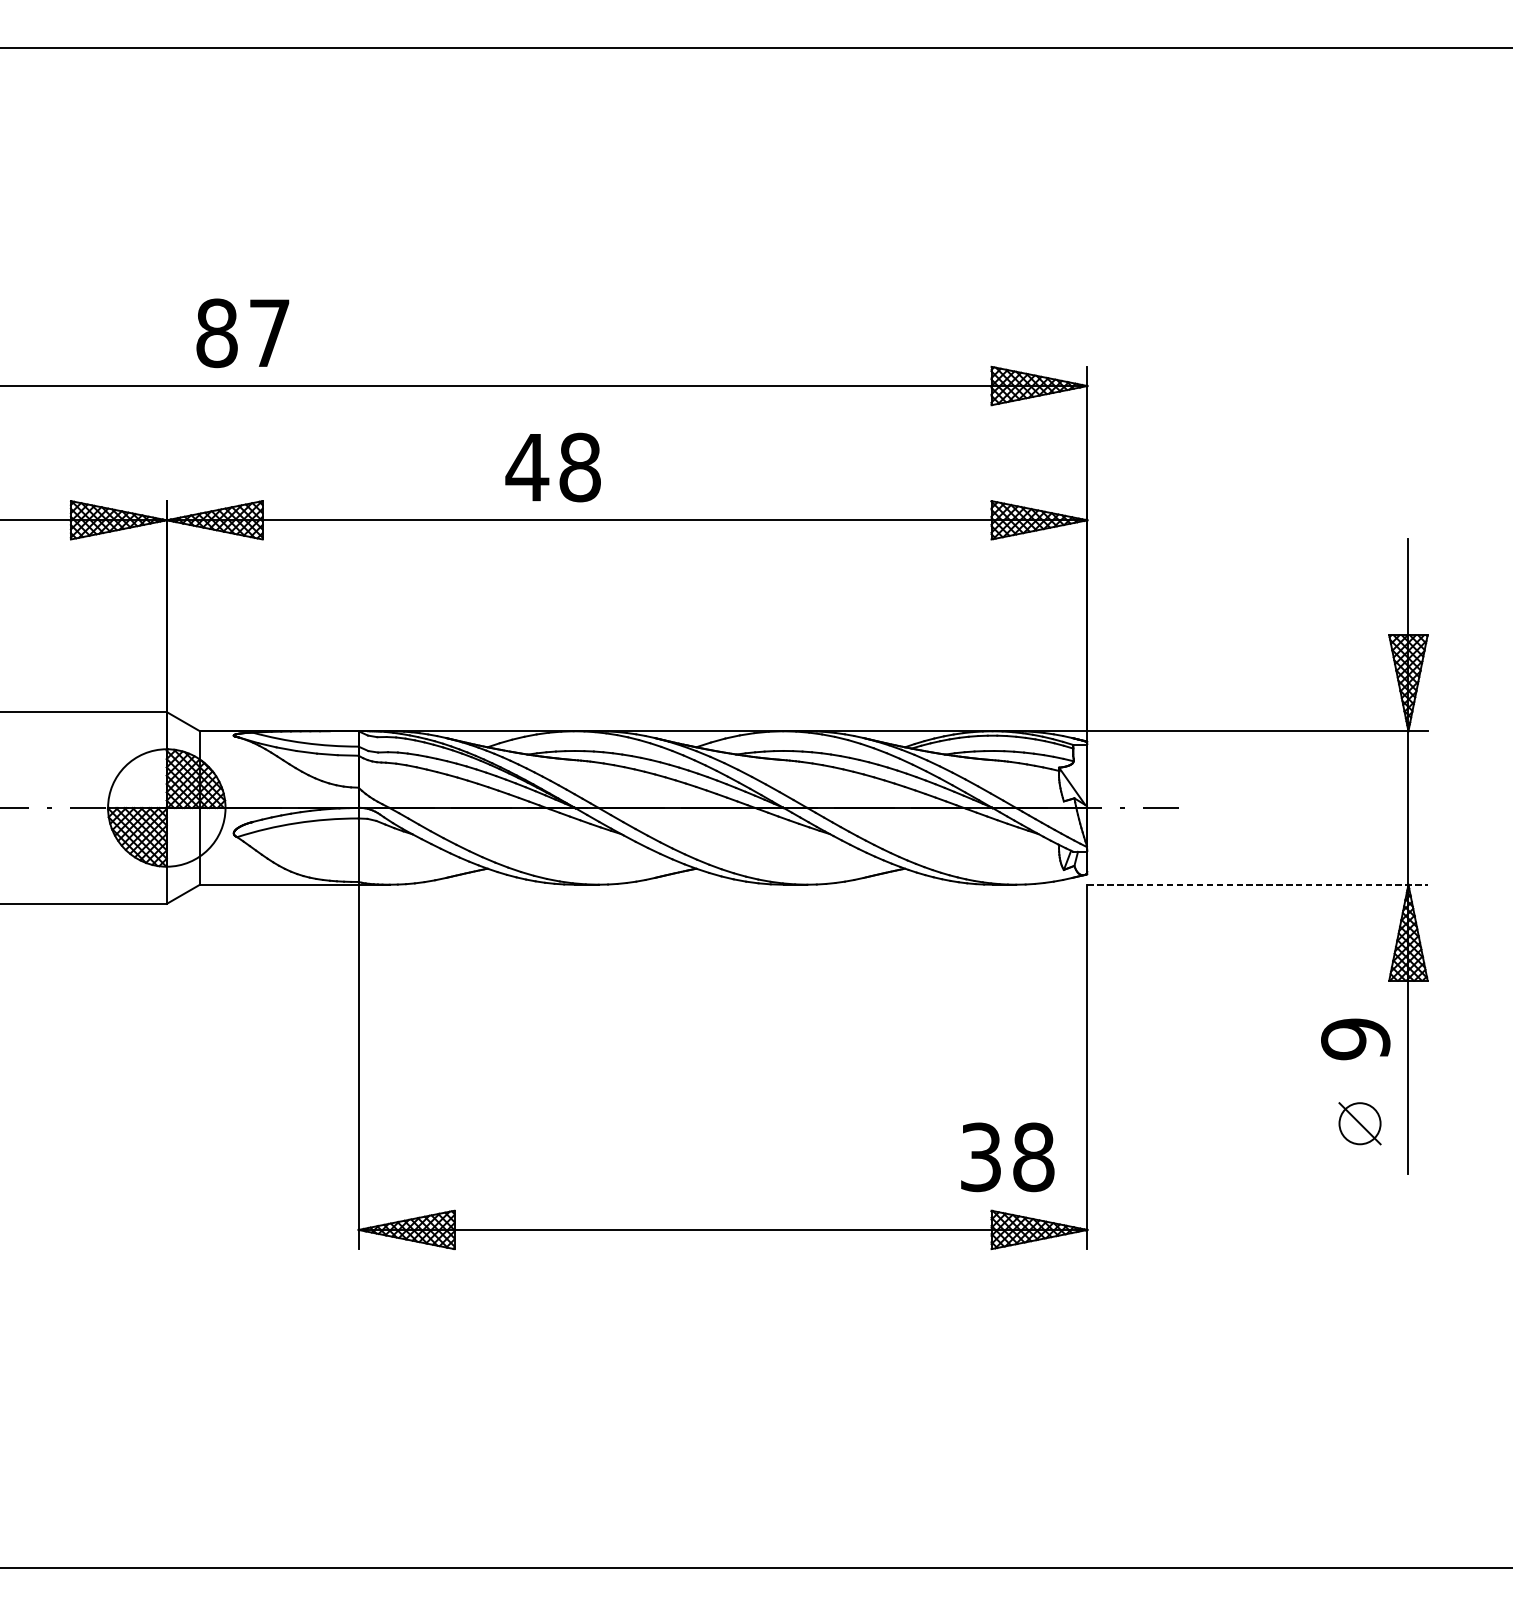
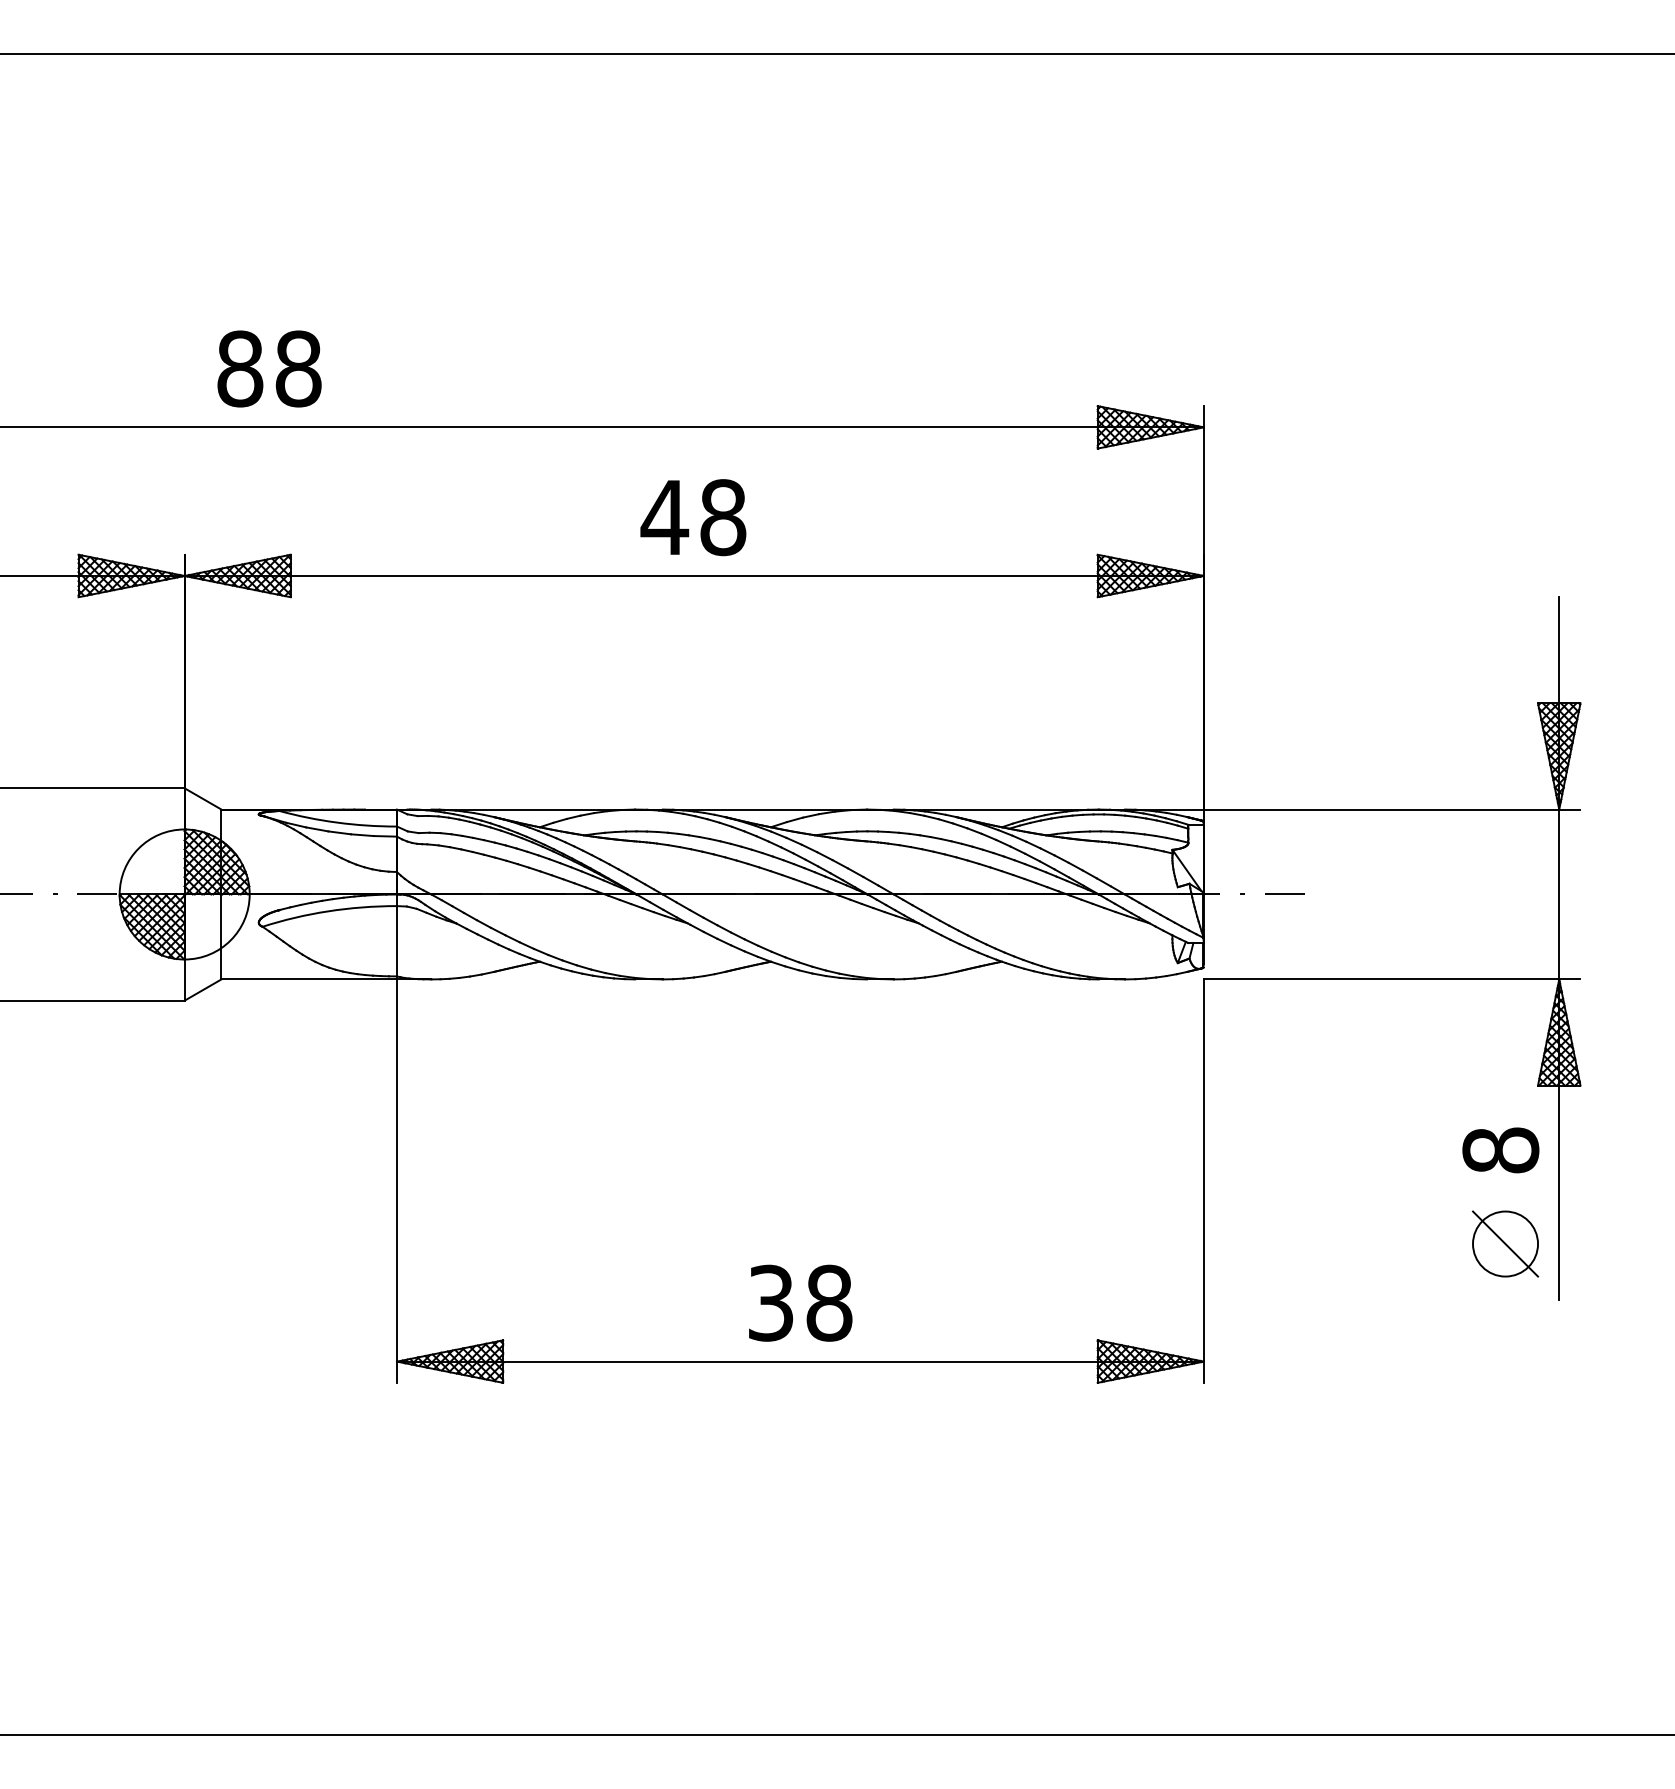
text: (269, 332) -> (298, 368), 87 -> 88
text: (553, 467) -> (693, 517), moved
line: (1257, 884) -> (1392, 979), dashed -> solid
text: (1355, 1039) -> (1500, 1150), 9 -> 8
part: (1359, 1123) -> (1505, 1243), size x1.43
text: (1007, 1156) -> (800, 1302), moved

